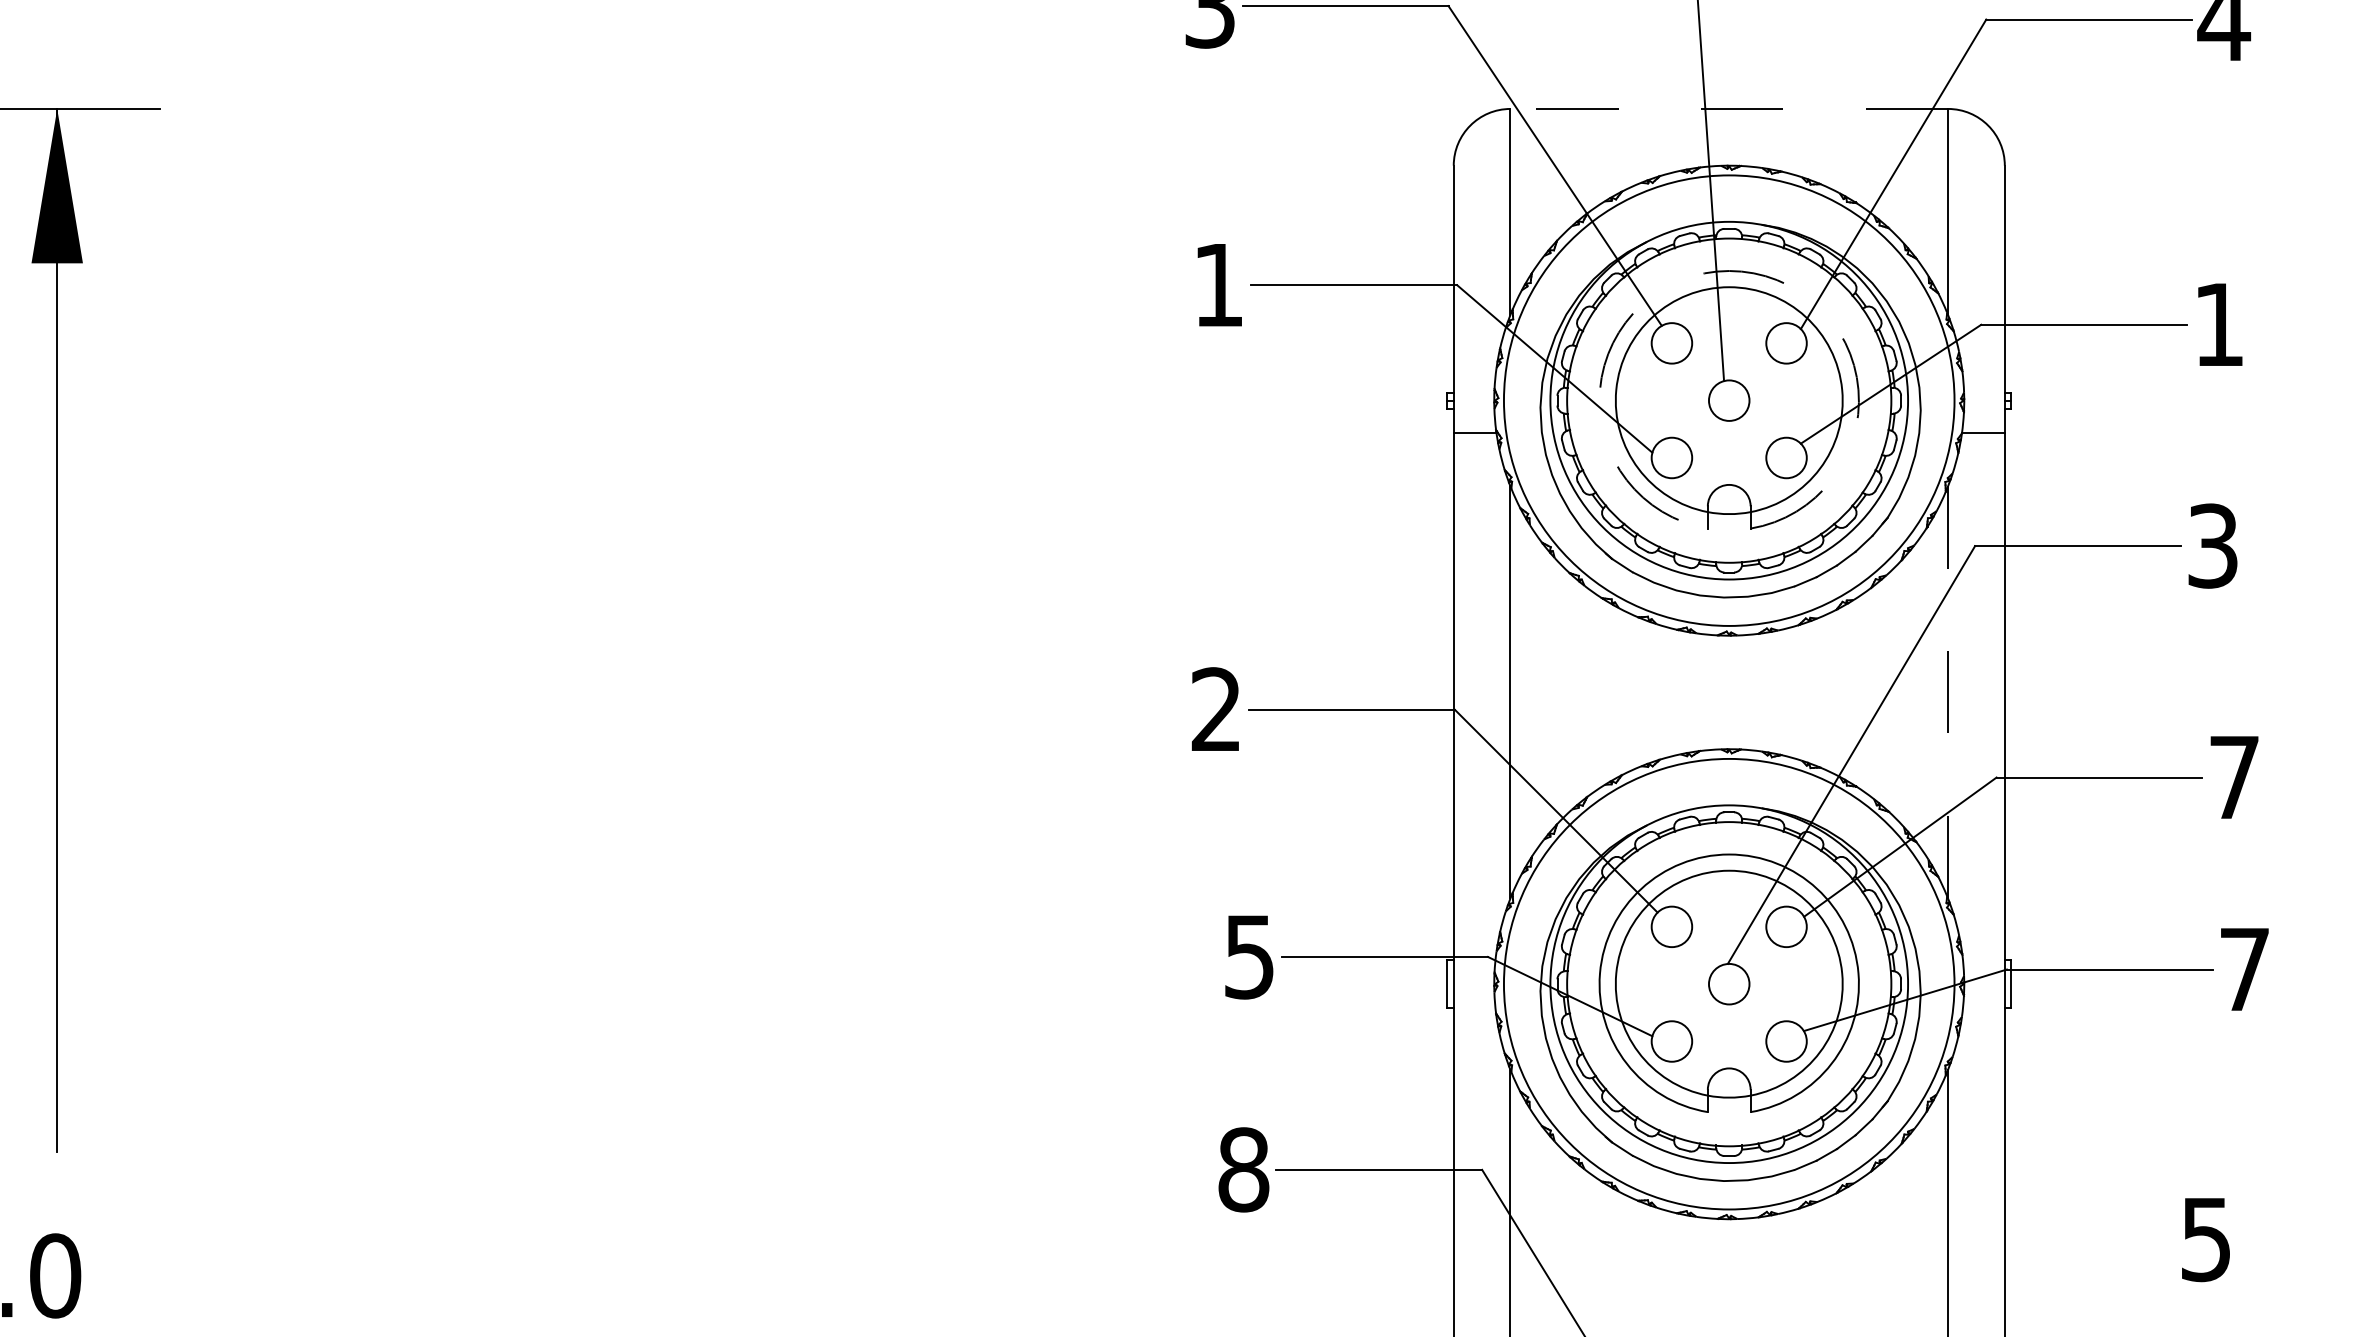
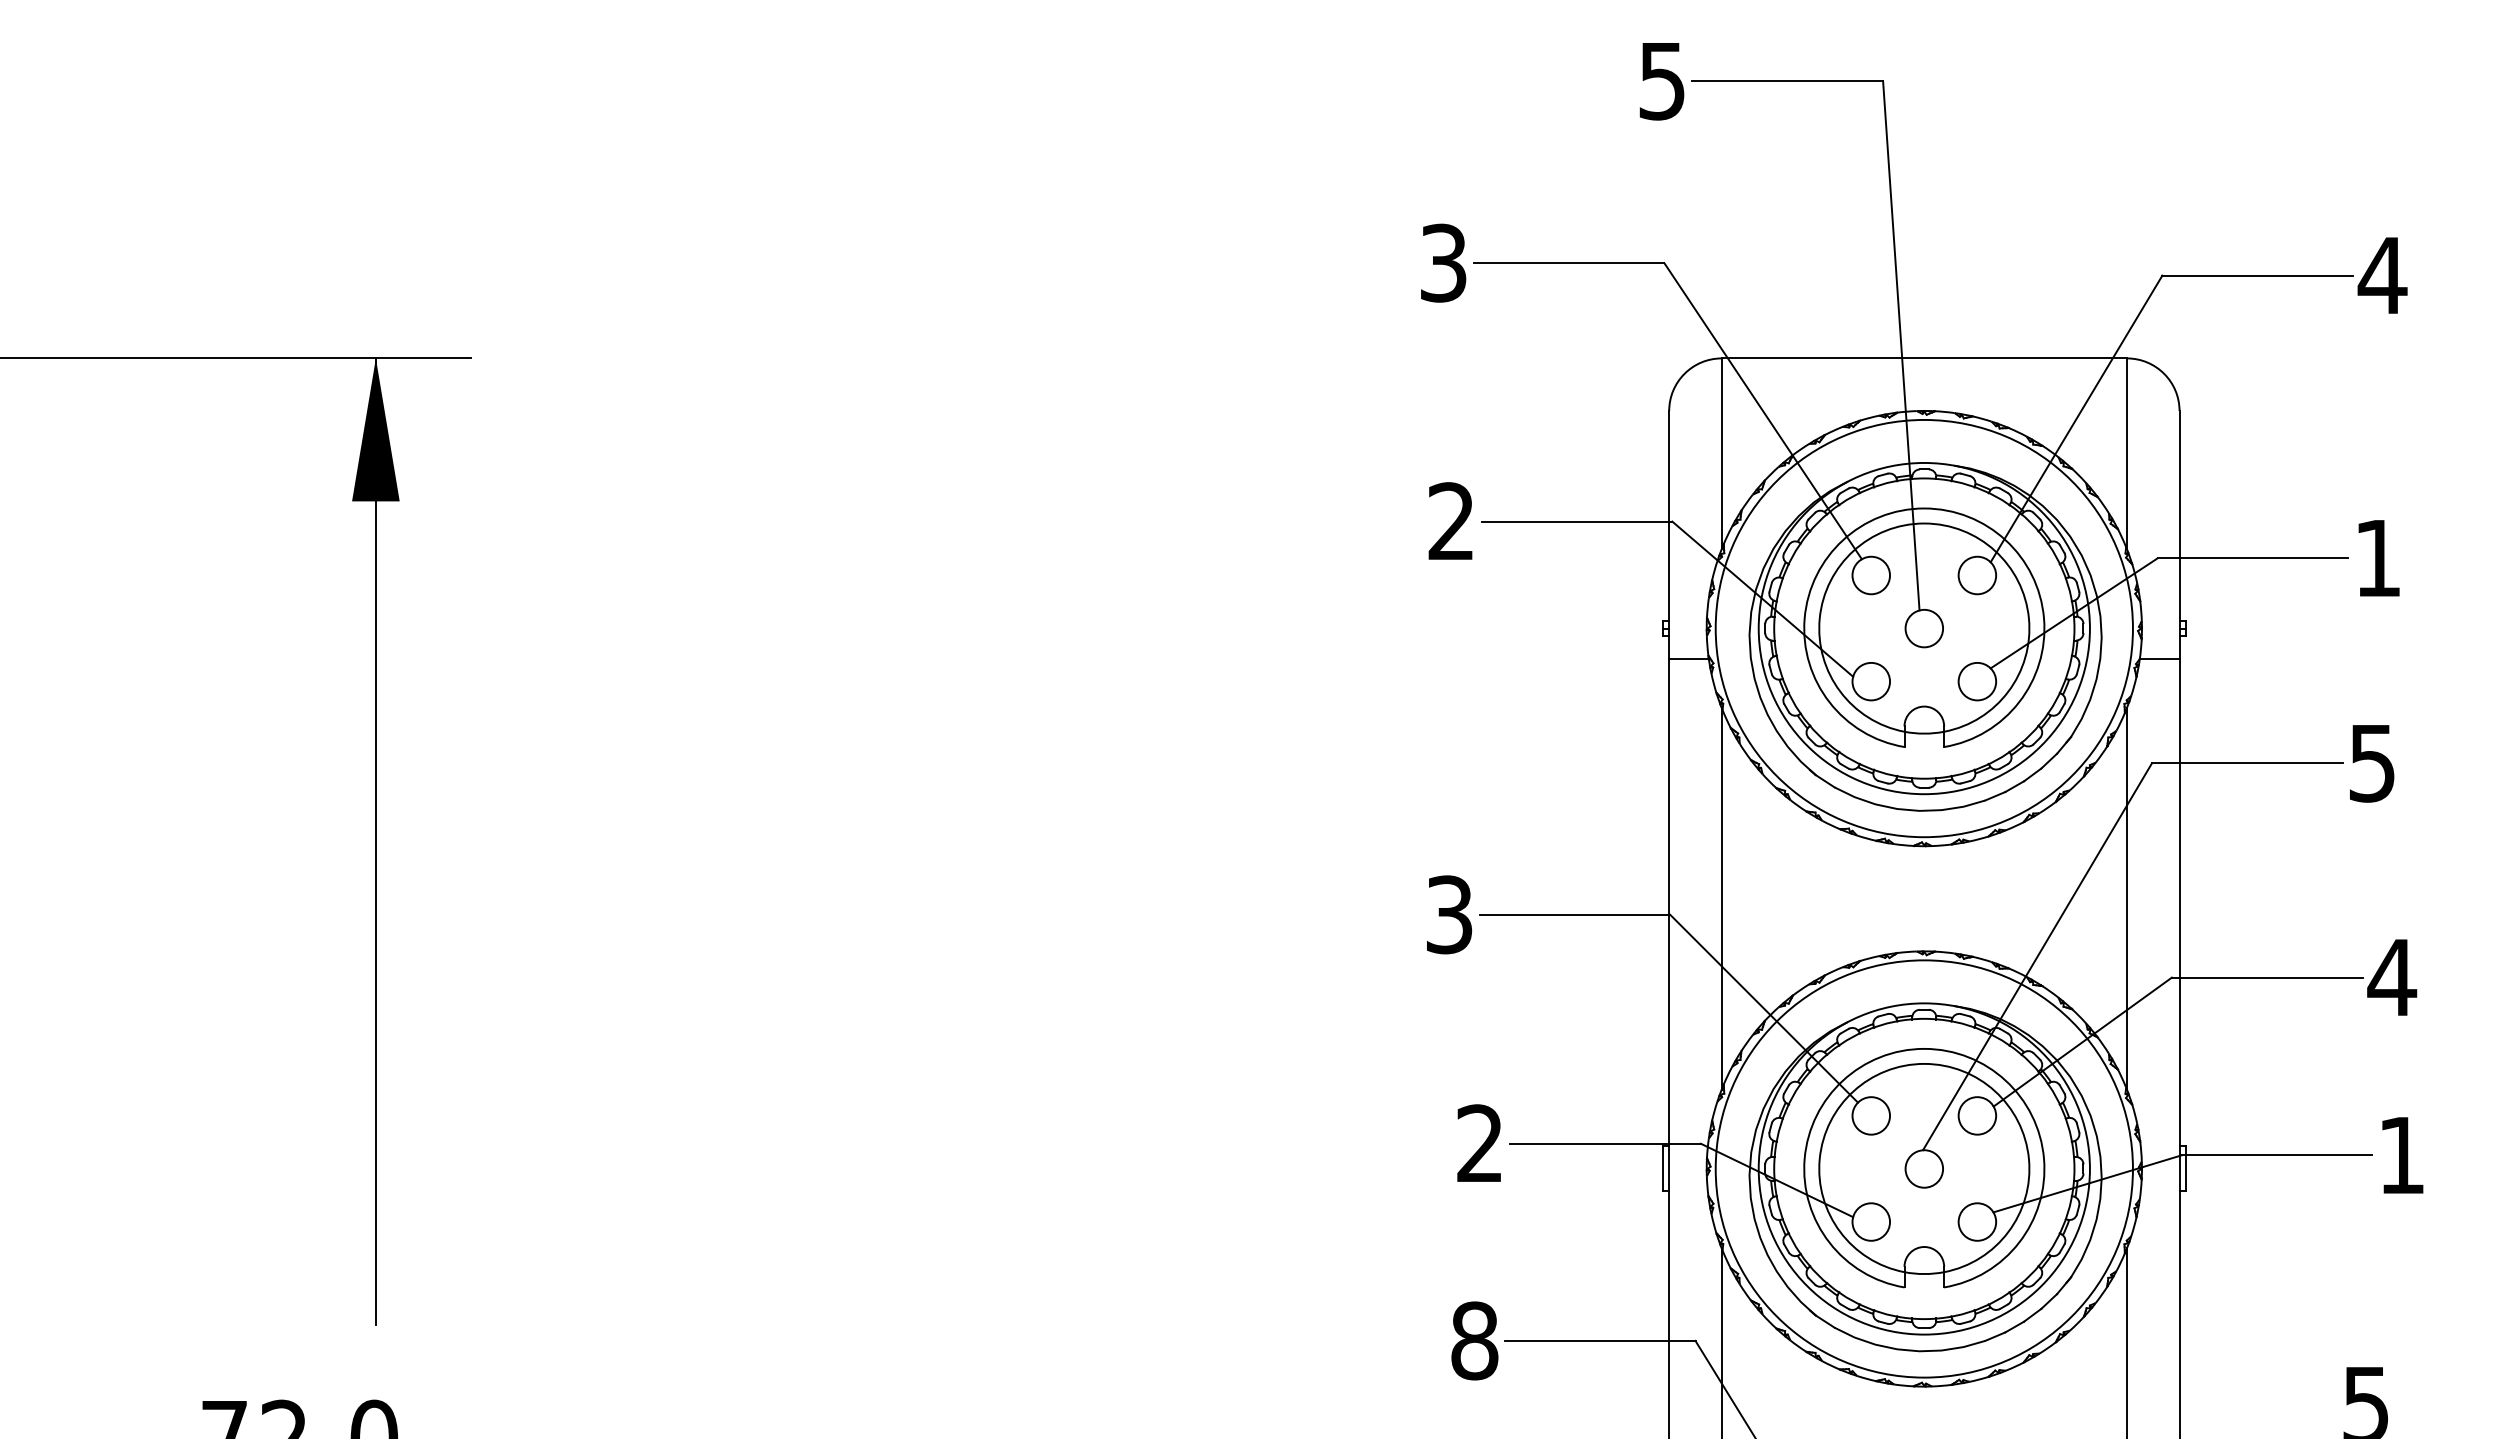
line: (1729, 109) -> (1924, 358), dashed -> solid
arc: (1729, 271) -> (1924, 508), dashed -> solid
text: (1217, 283) -> (1450, 520), 1 -> 2
text: (2212, 545) -> (2371, 762), 3 -> 5
line: (1948, 692) -> (2127, 898), dashed -> solid
text: (1216, 709) -> (1449, 914), 2 -> 3
text: (2234, 777) -> (2392, 977), 7 -> 4
text: (1248, 956) -> (1479, 1143), 5 -> 2
text: (2244, 969) -> (2401, 1155), 7 -> 1

